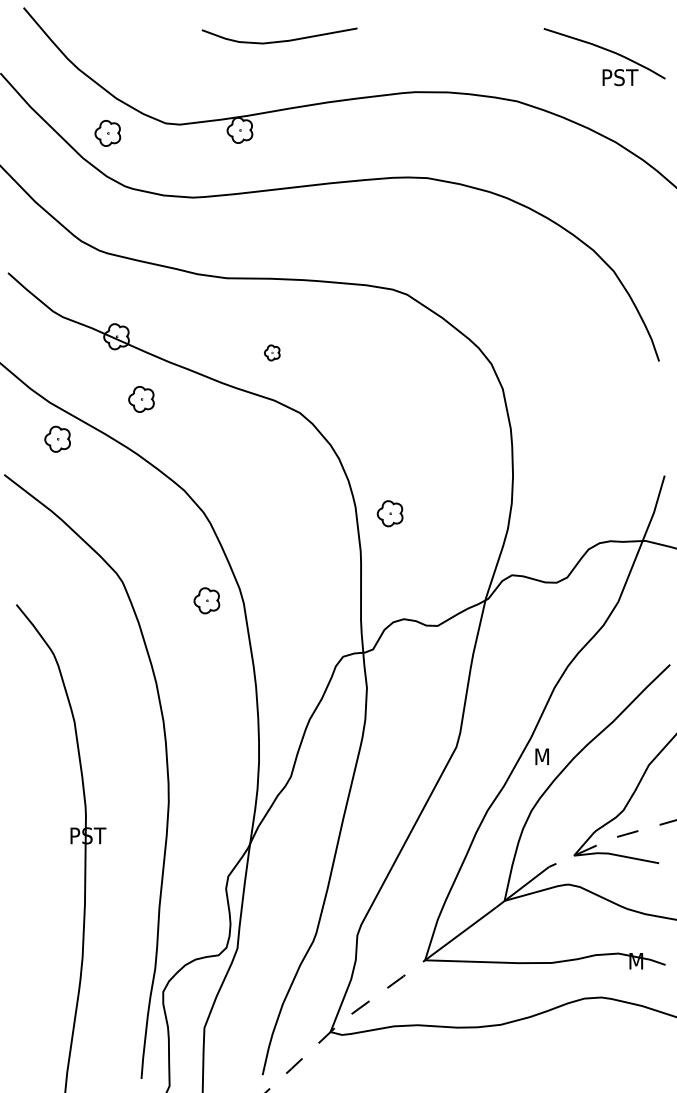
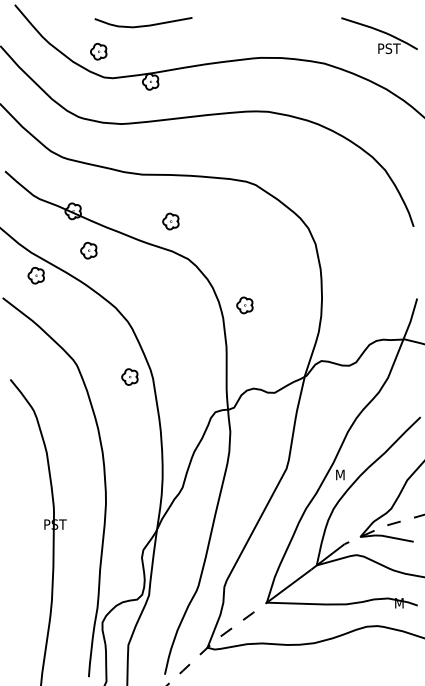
curve: (279, 40) -> (143, 25), moved
part: (107, 133) -> (98, 51), moved
part: (271, 352) -> (170, 221), size x1.67
part: (389, 513) -> (244, 305), moved

